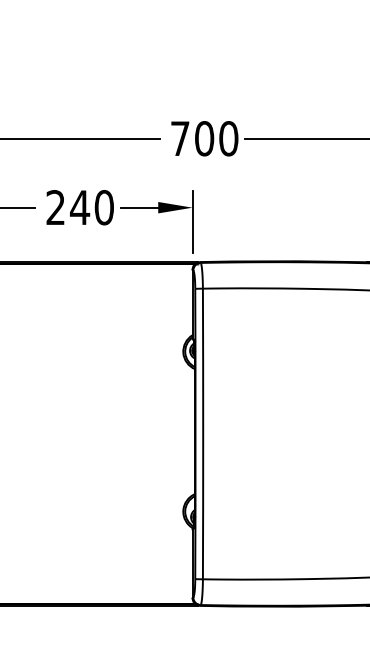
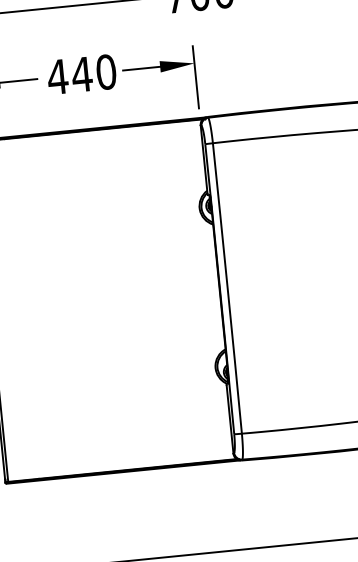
text: (55, 207) -> (57, 76), 240 -> 440

